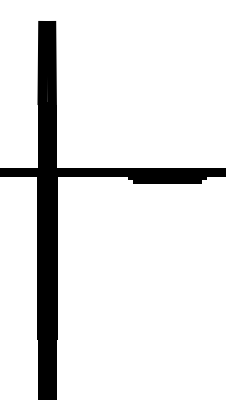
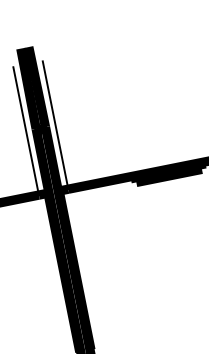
line: (31, 105) -> (25, 131), added
line: (62, 105) -> (55, 125), added

